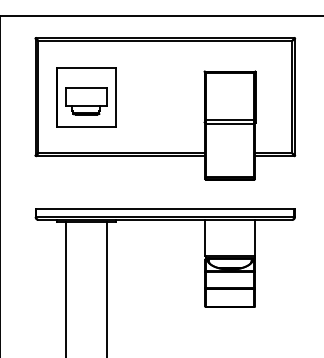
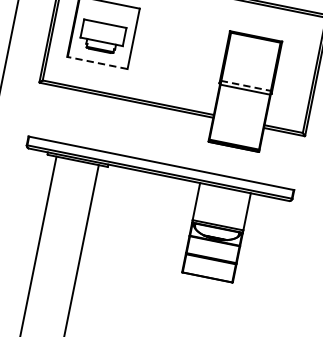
line: (230, 119) -> (246, 85), solid -> dashed
line: (85, 126) -> (96, 62), solid -> dashed

